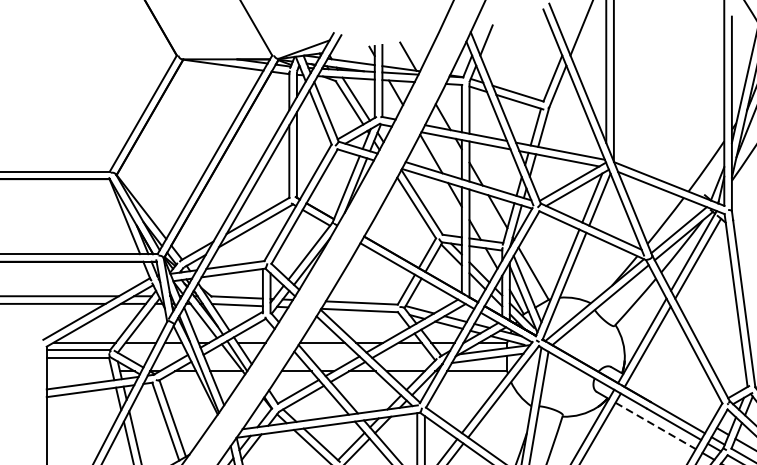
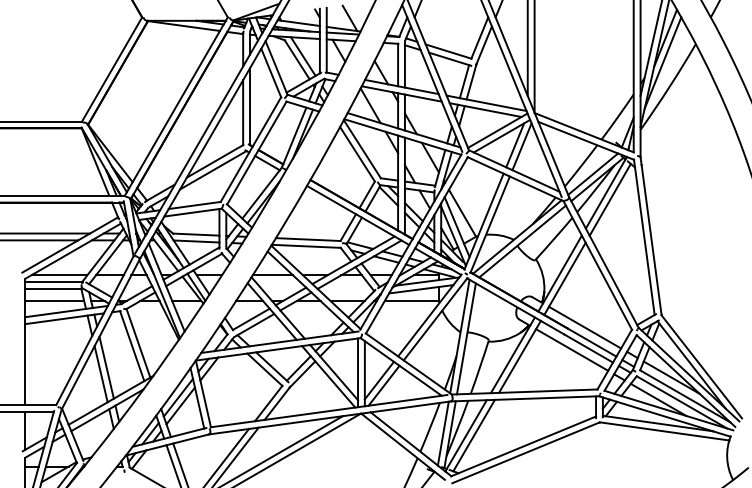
line: (79, 371) -> (54, 301), added
line: (669, 400) -> (584, 327), added
line: (656, 426) -> (572, 350), dashed -> solid

